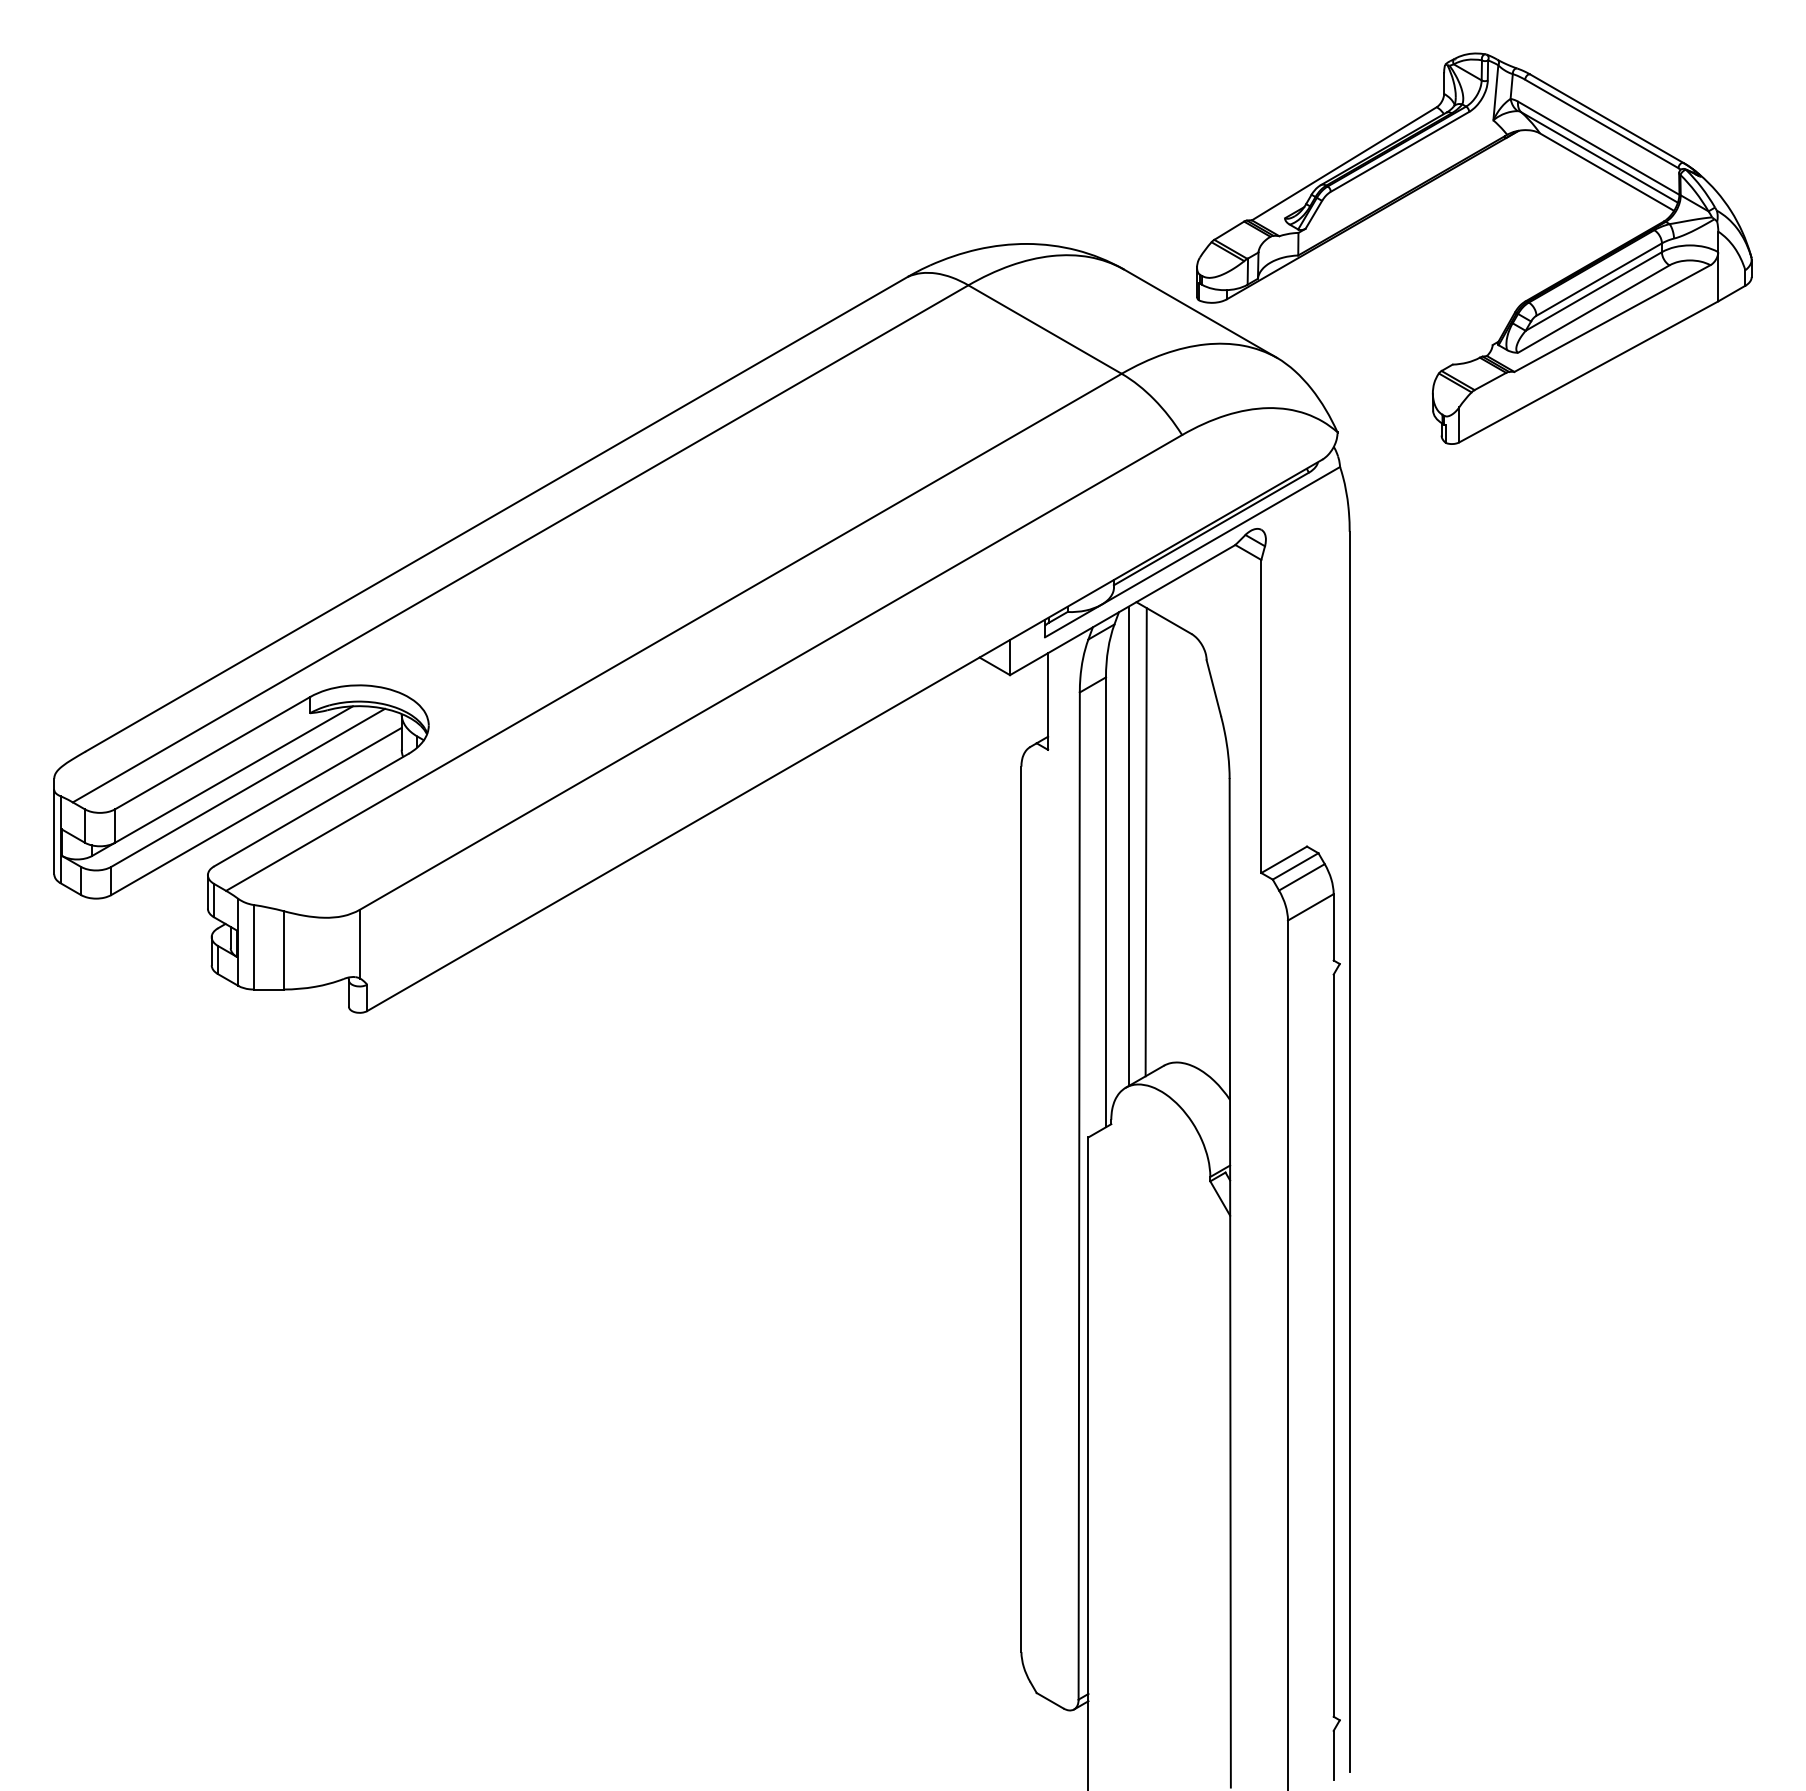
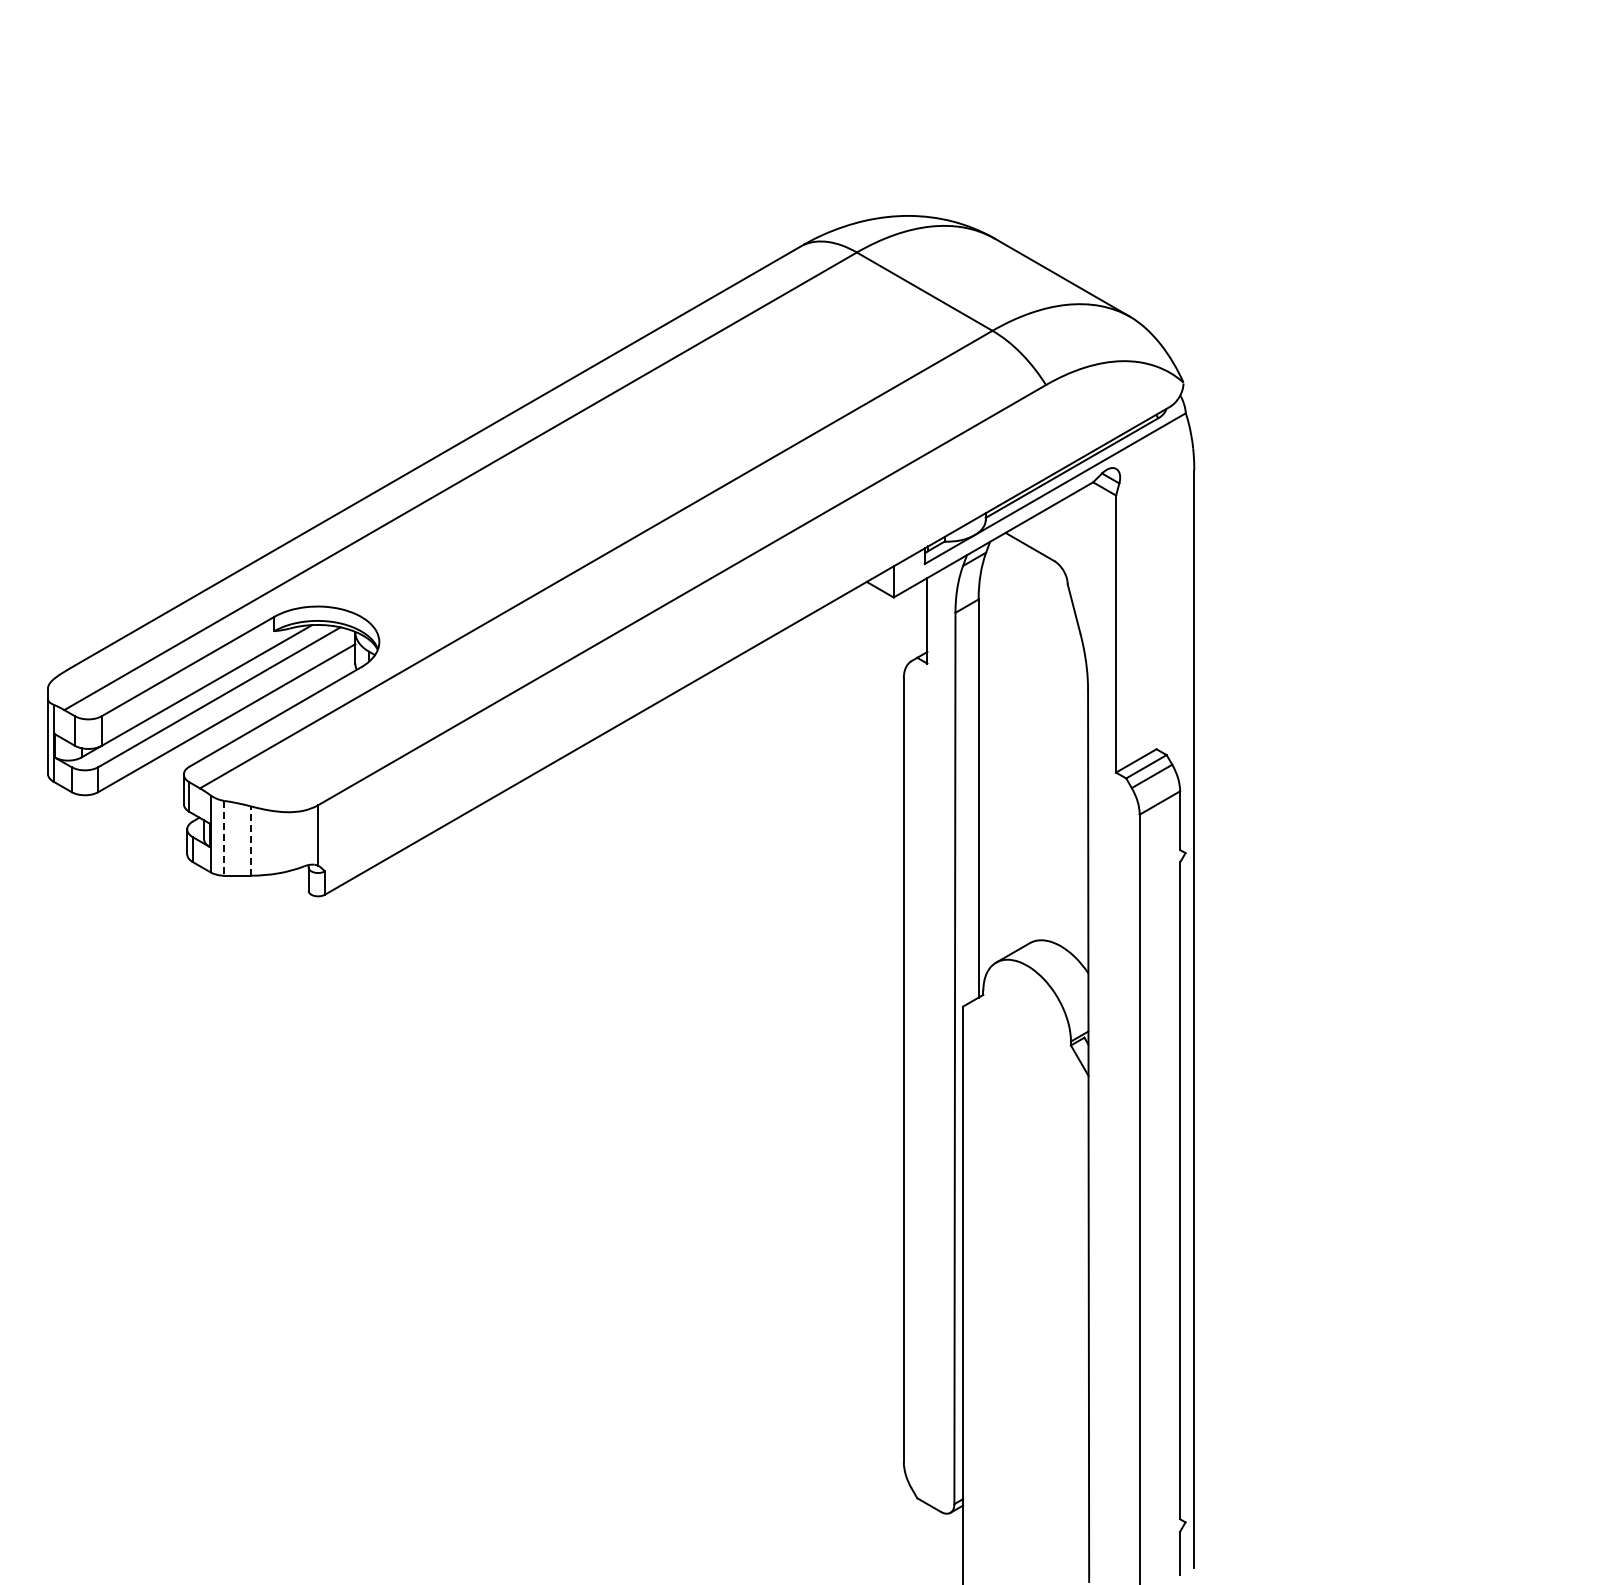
part: (1521, 302) -> (1346, 267), removed
line: (1145, 842) -> (1013, 745), removed
line: (1128, 845) -> (998, 748), removed
line: (253, 947) -> (224, 838), solid -> dashed
line: (284, 950) -> (251, 841), solid -> dashed

